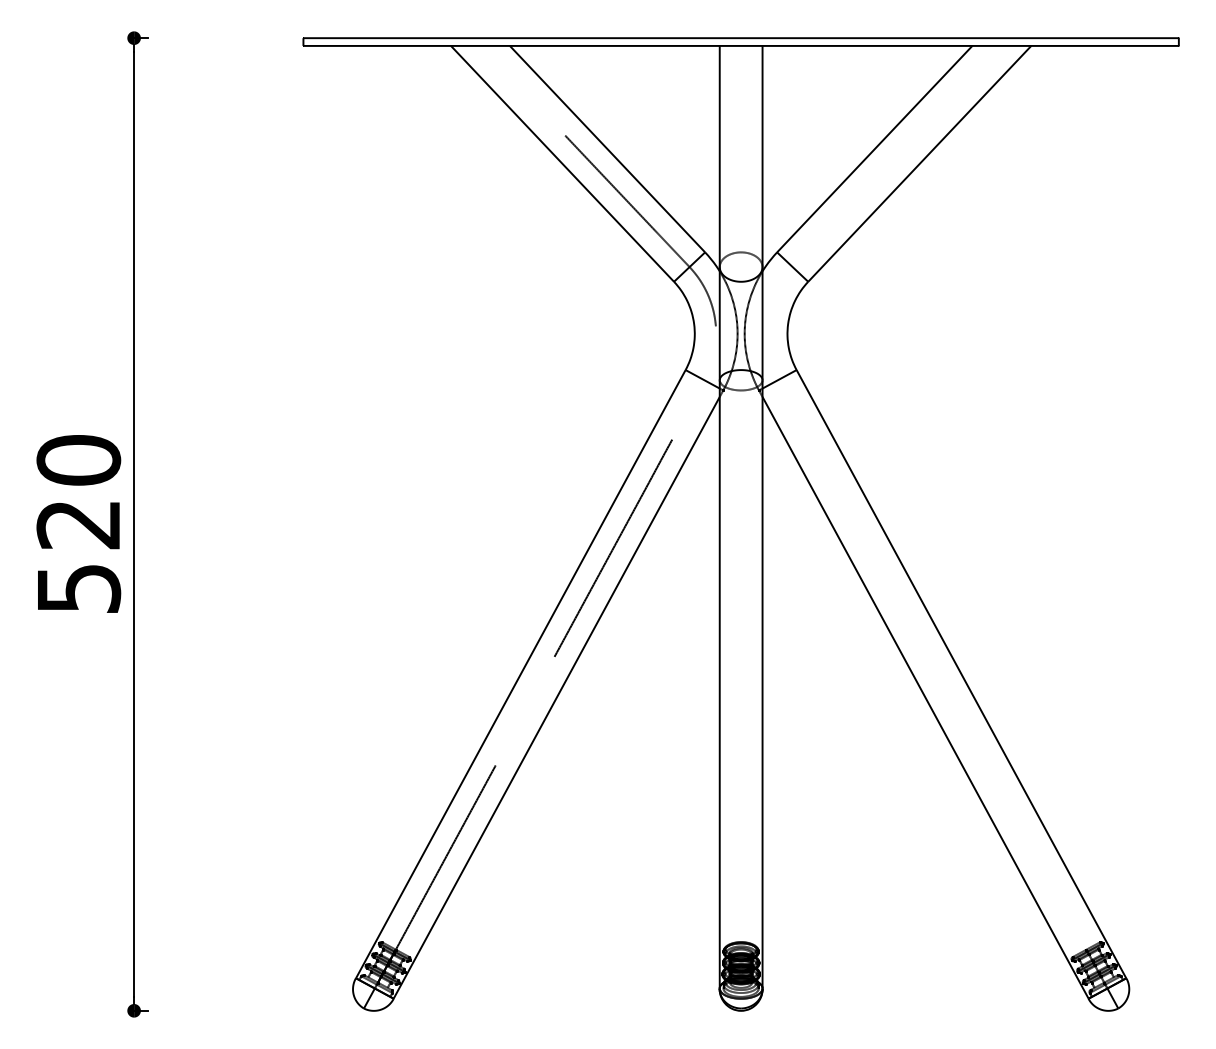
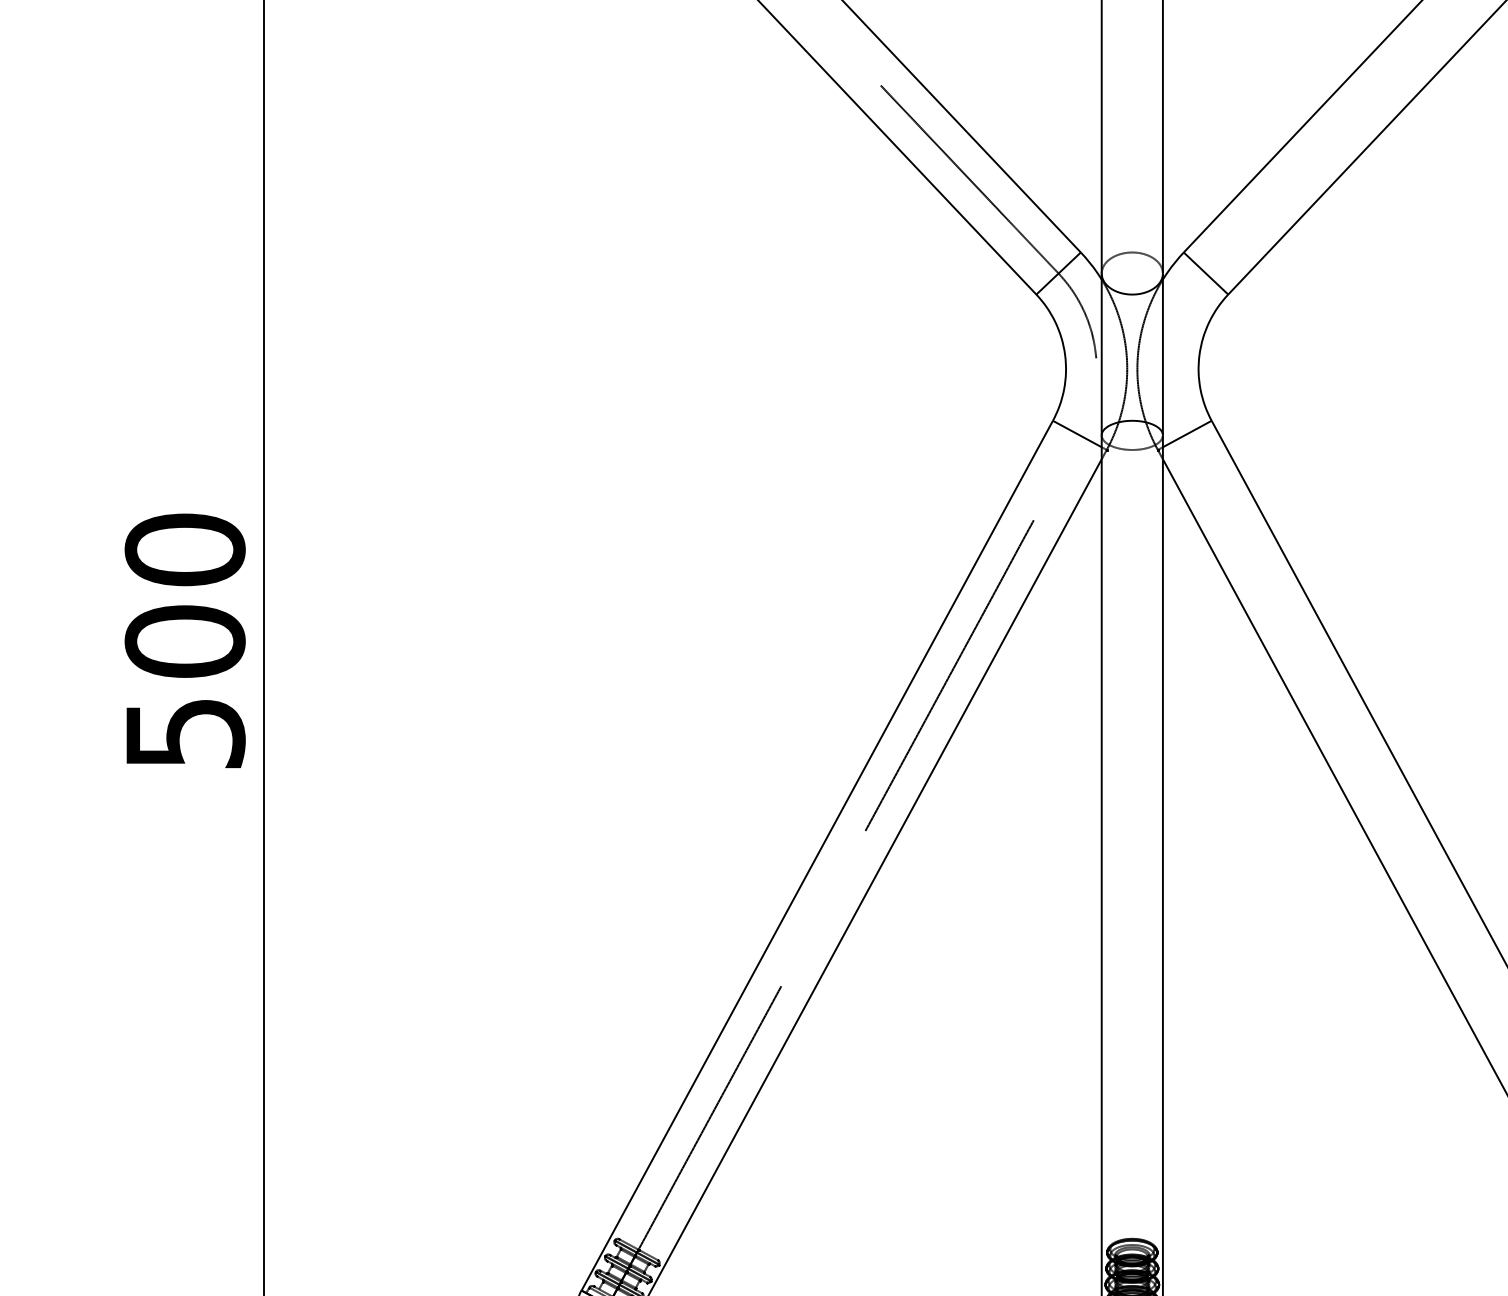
text: (78, 524) -> (184, 641), 520 -> 500

